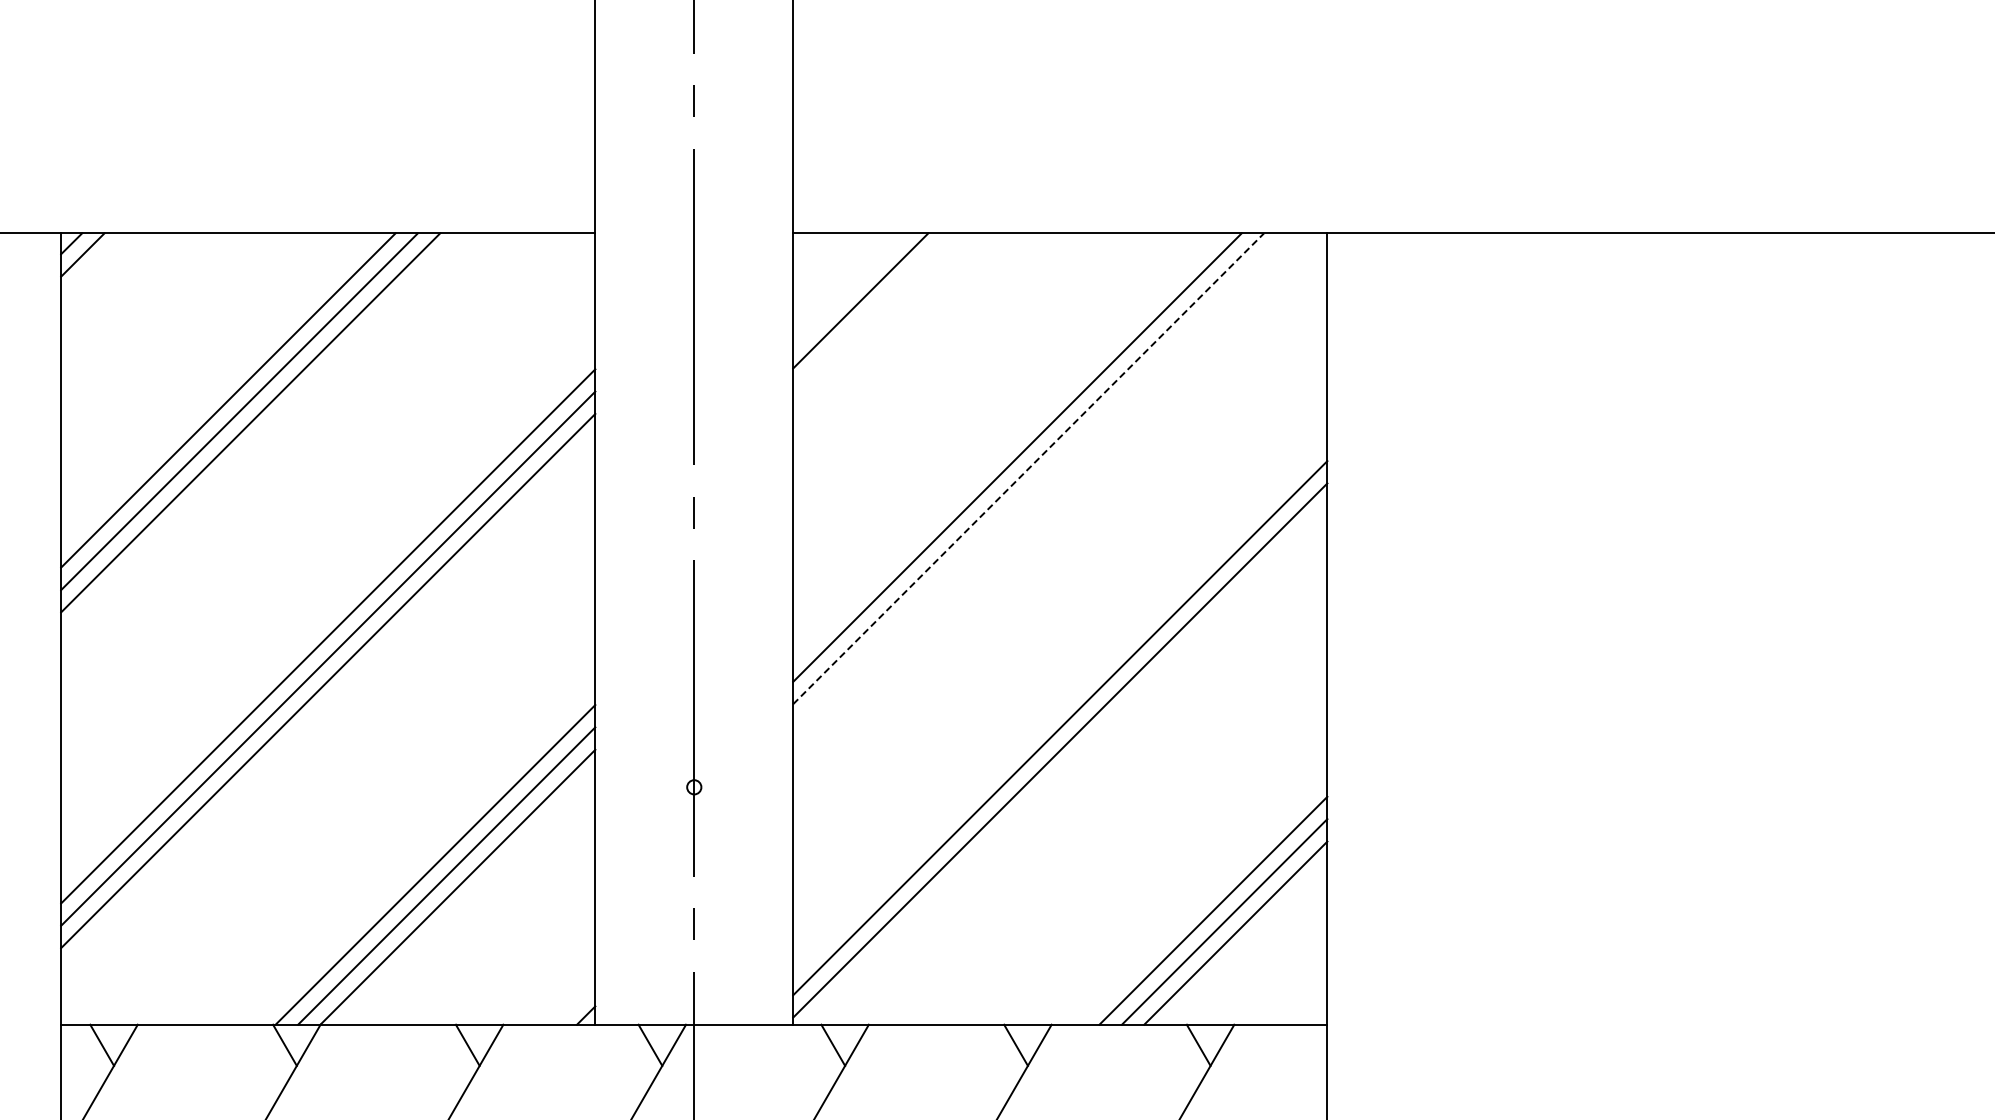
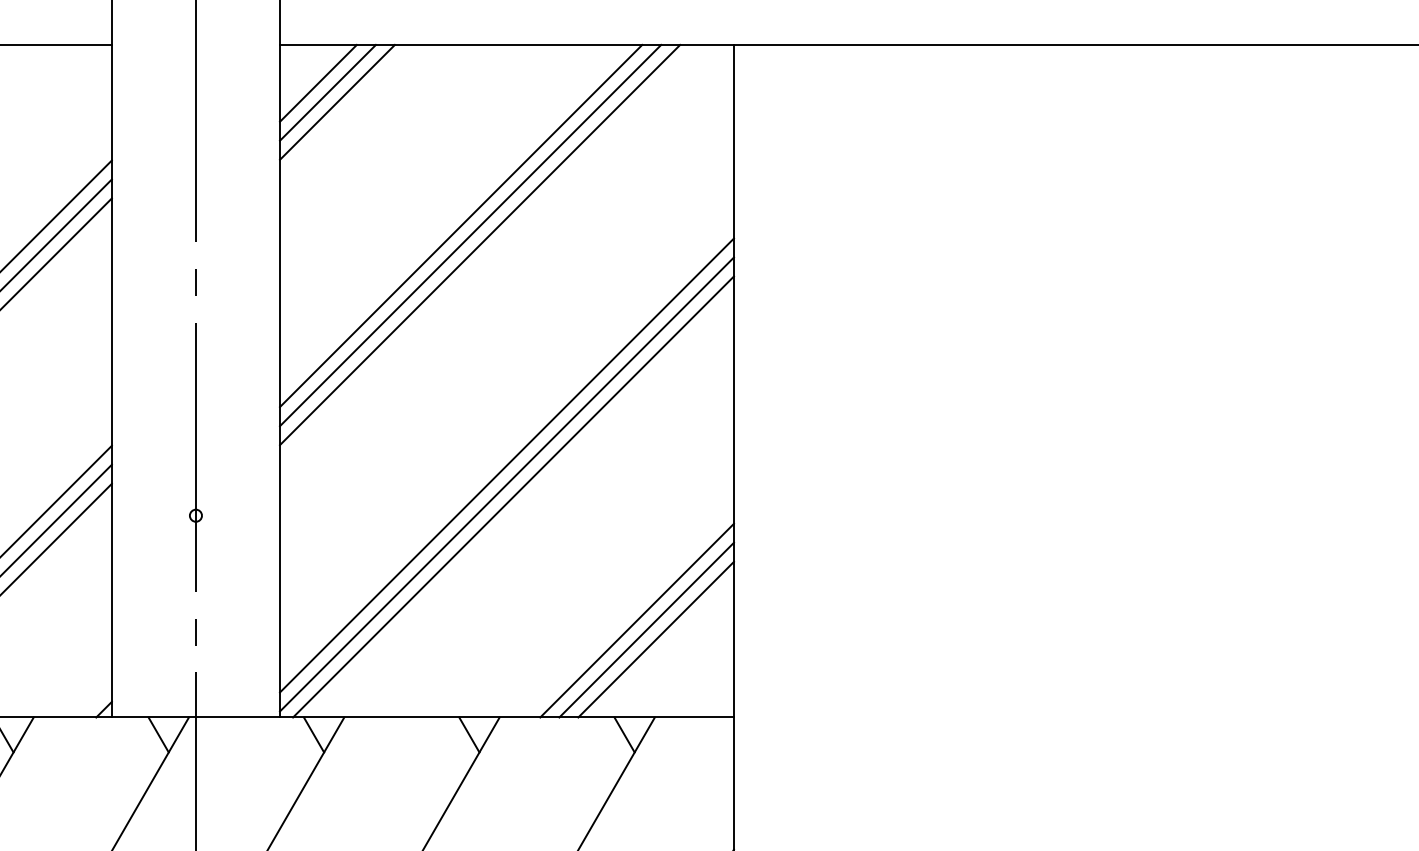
line: (838, 278) -> (318, 83), added
line: (849, 289) -> (327, 92), added
line: (1006, 446) -> (461, 226), added
line: (1028, 468) -> (479, 244), dashed -> solid
line: (1067, 764) -> (513, 496), added

